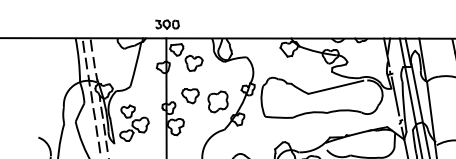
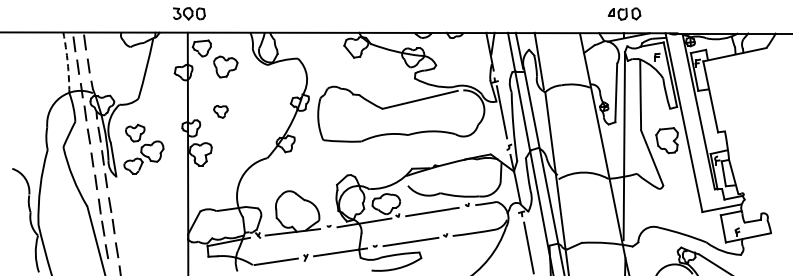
arc: (78, 60) -> (67, 62), solid -> dashed
part: (190, 95) -> (220, 111), size x0.6
part: (217, 101) -> (258, 119), removed

